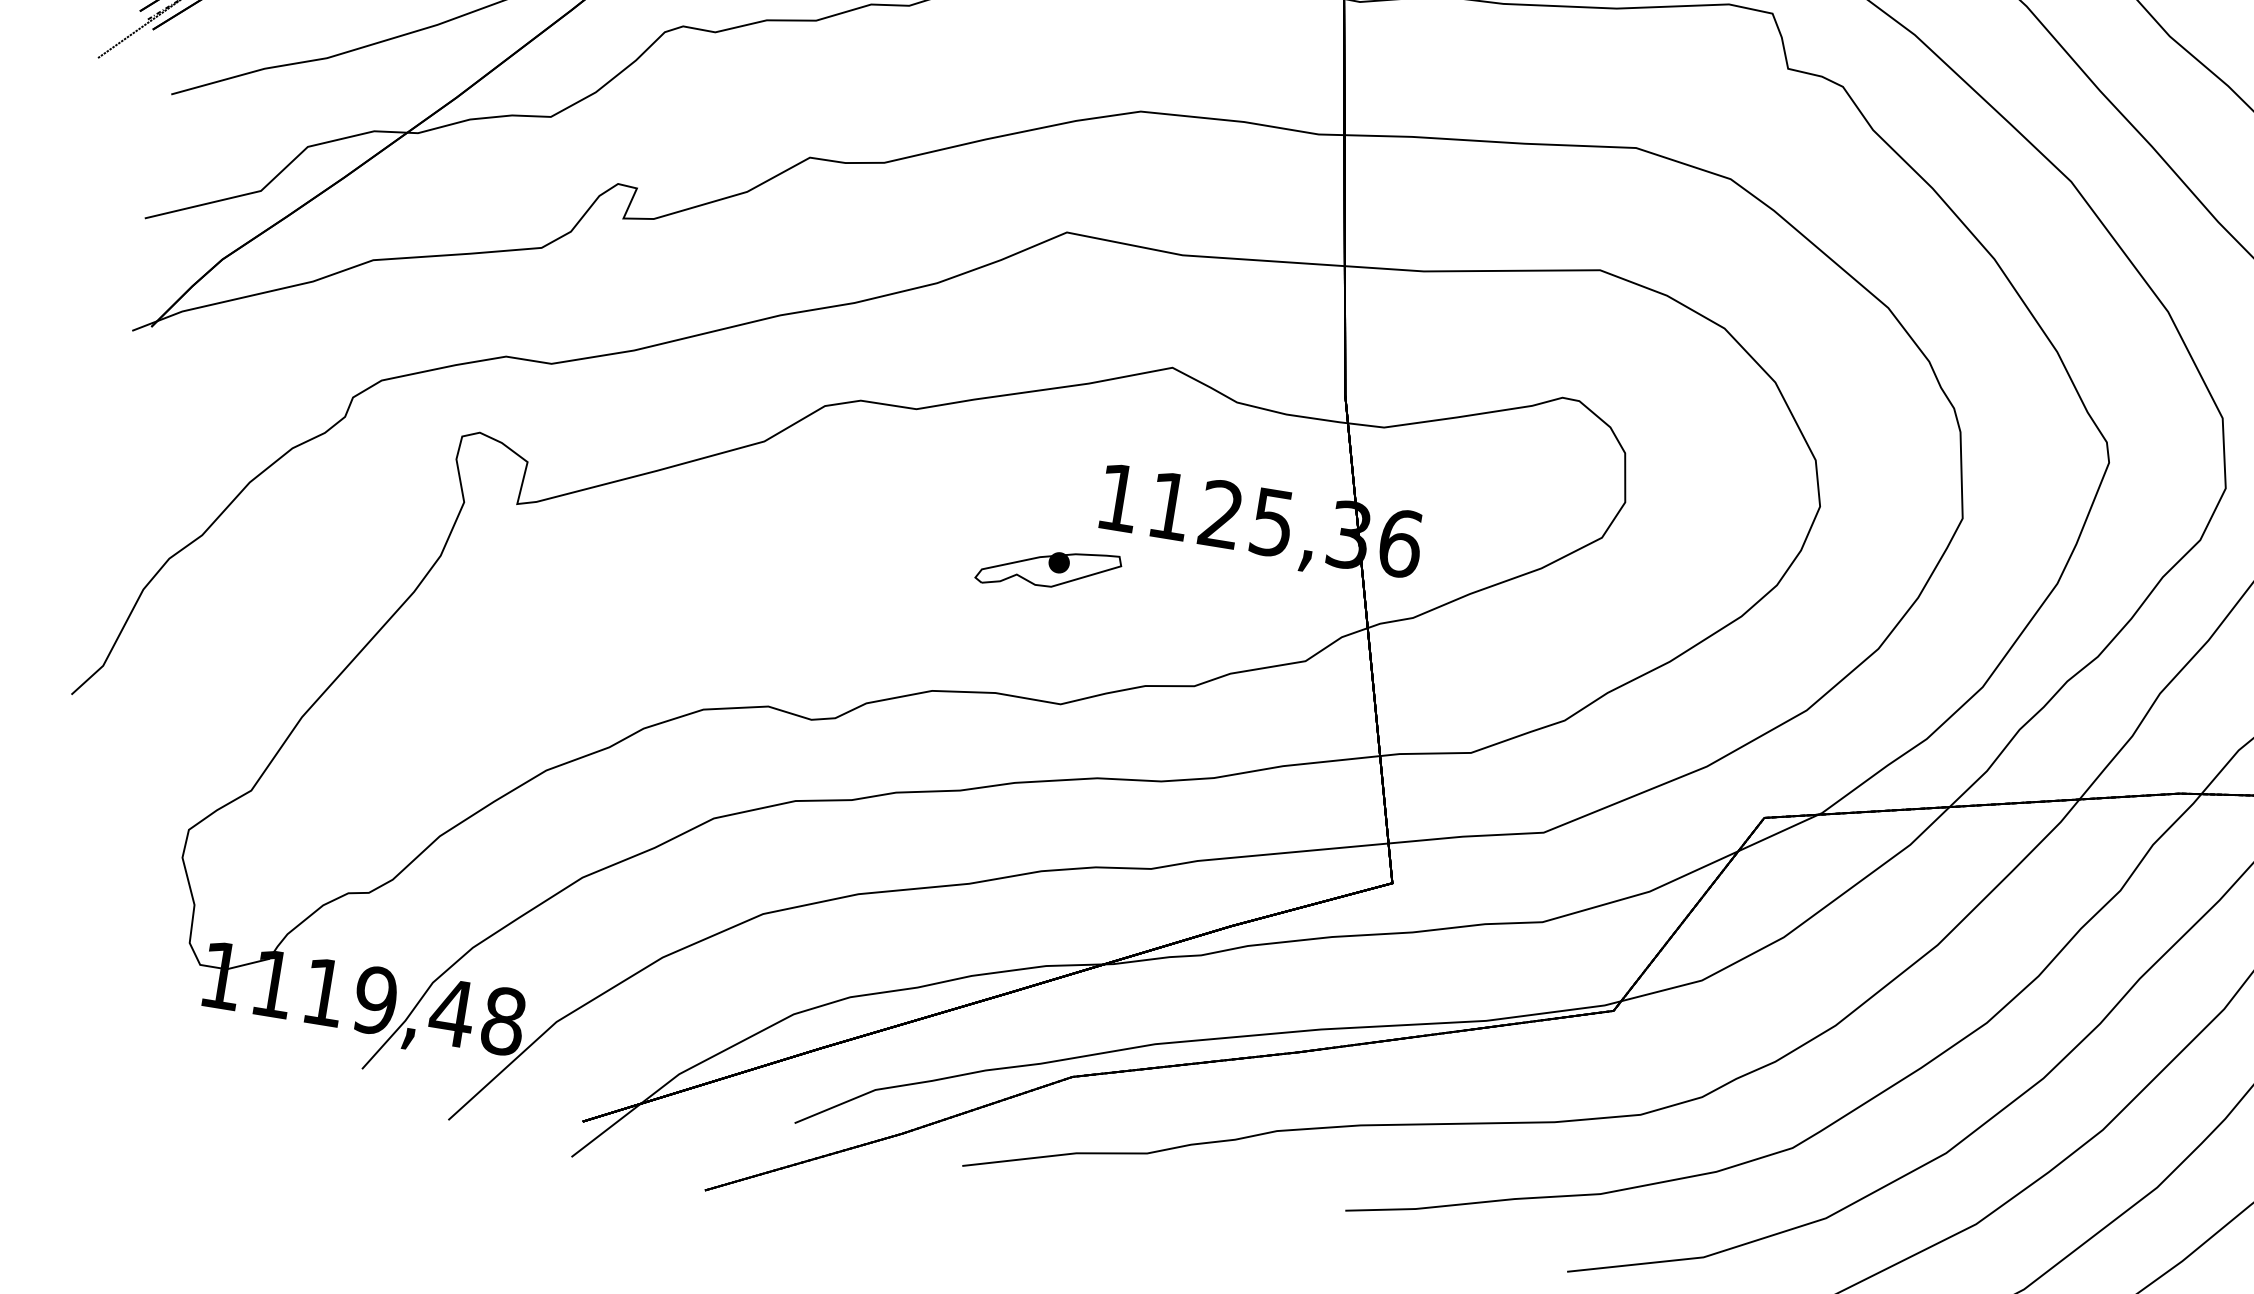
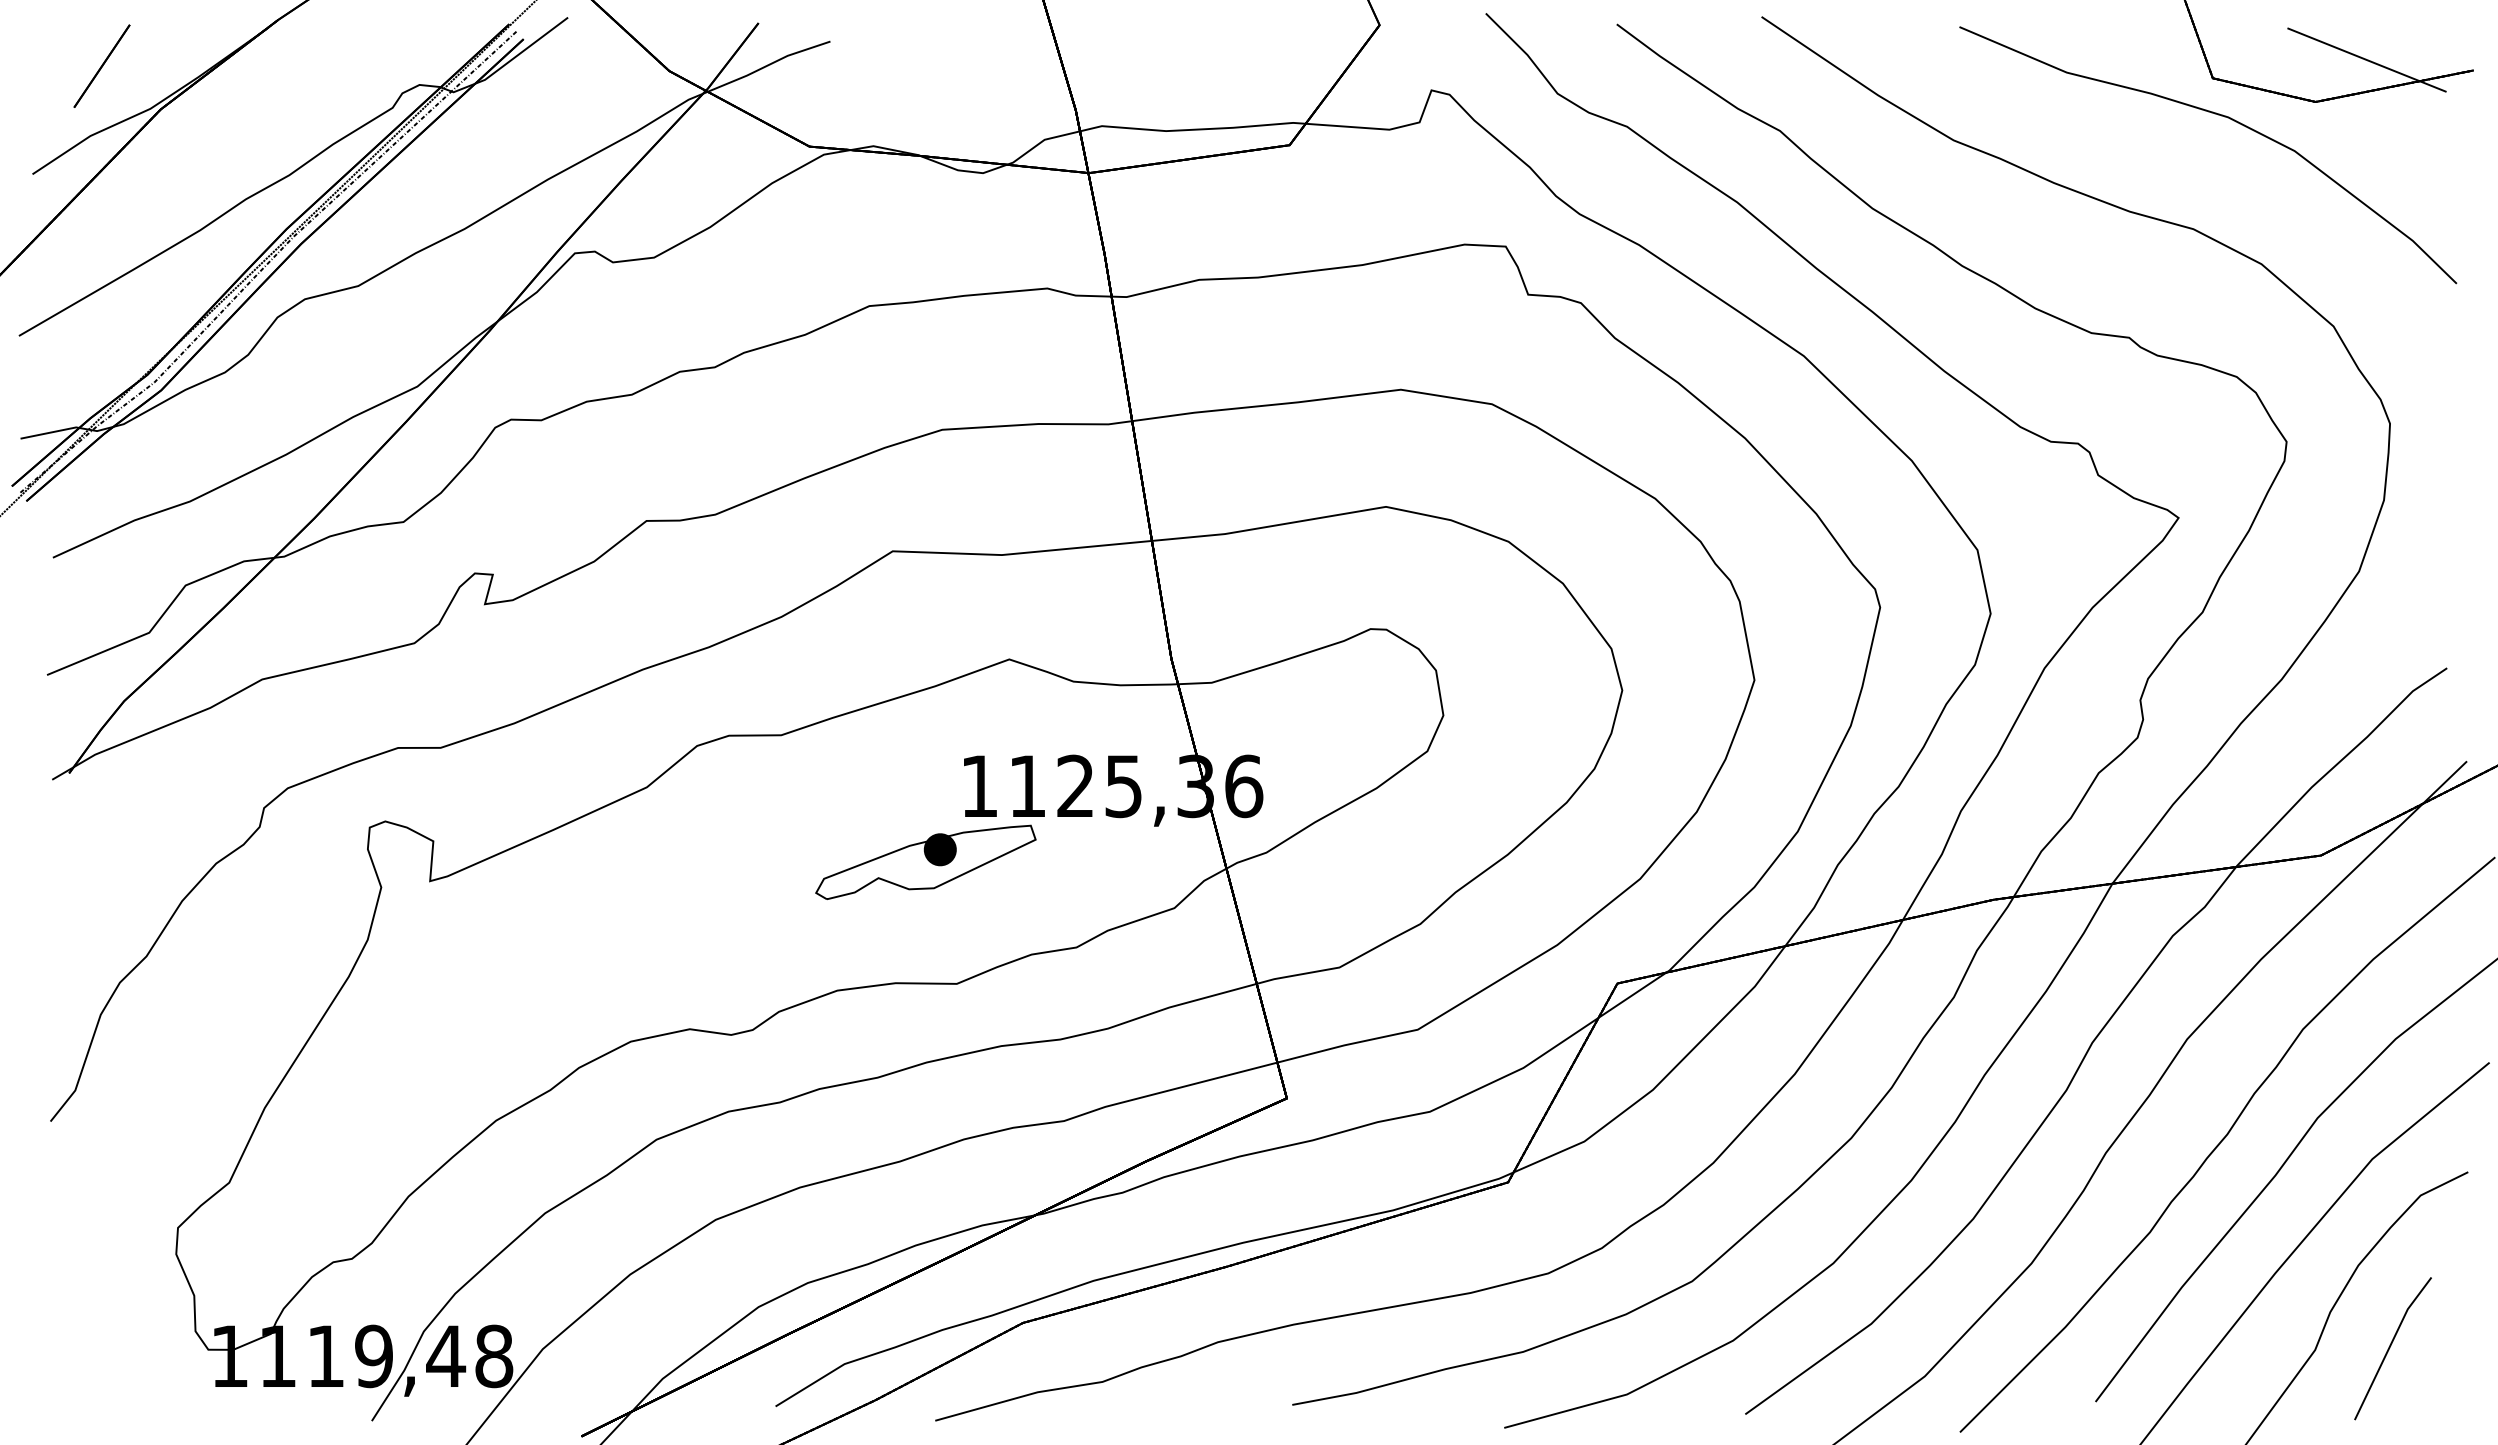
part: (1048, 568) -> (925, 861), size x1.67

